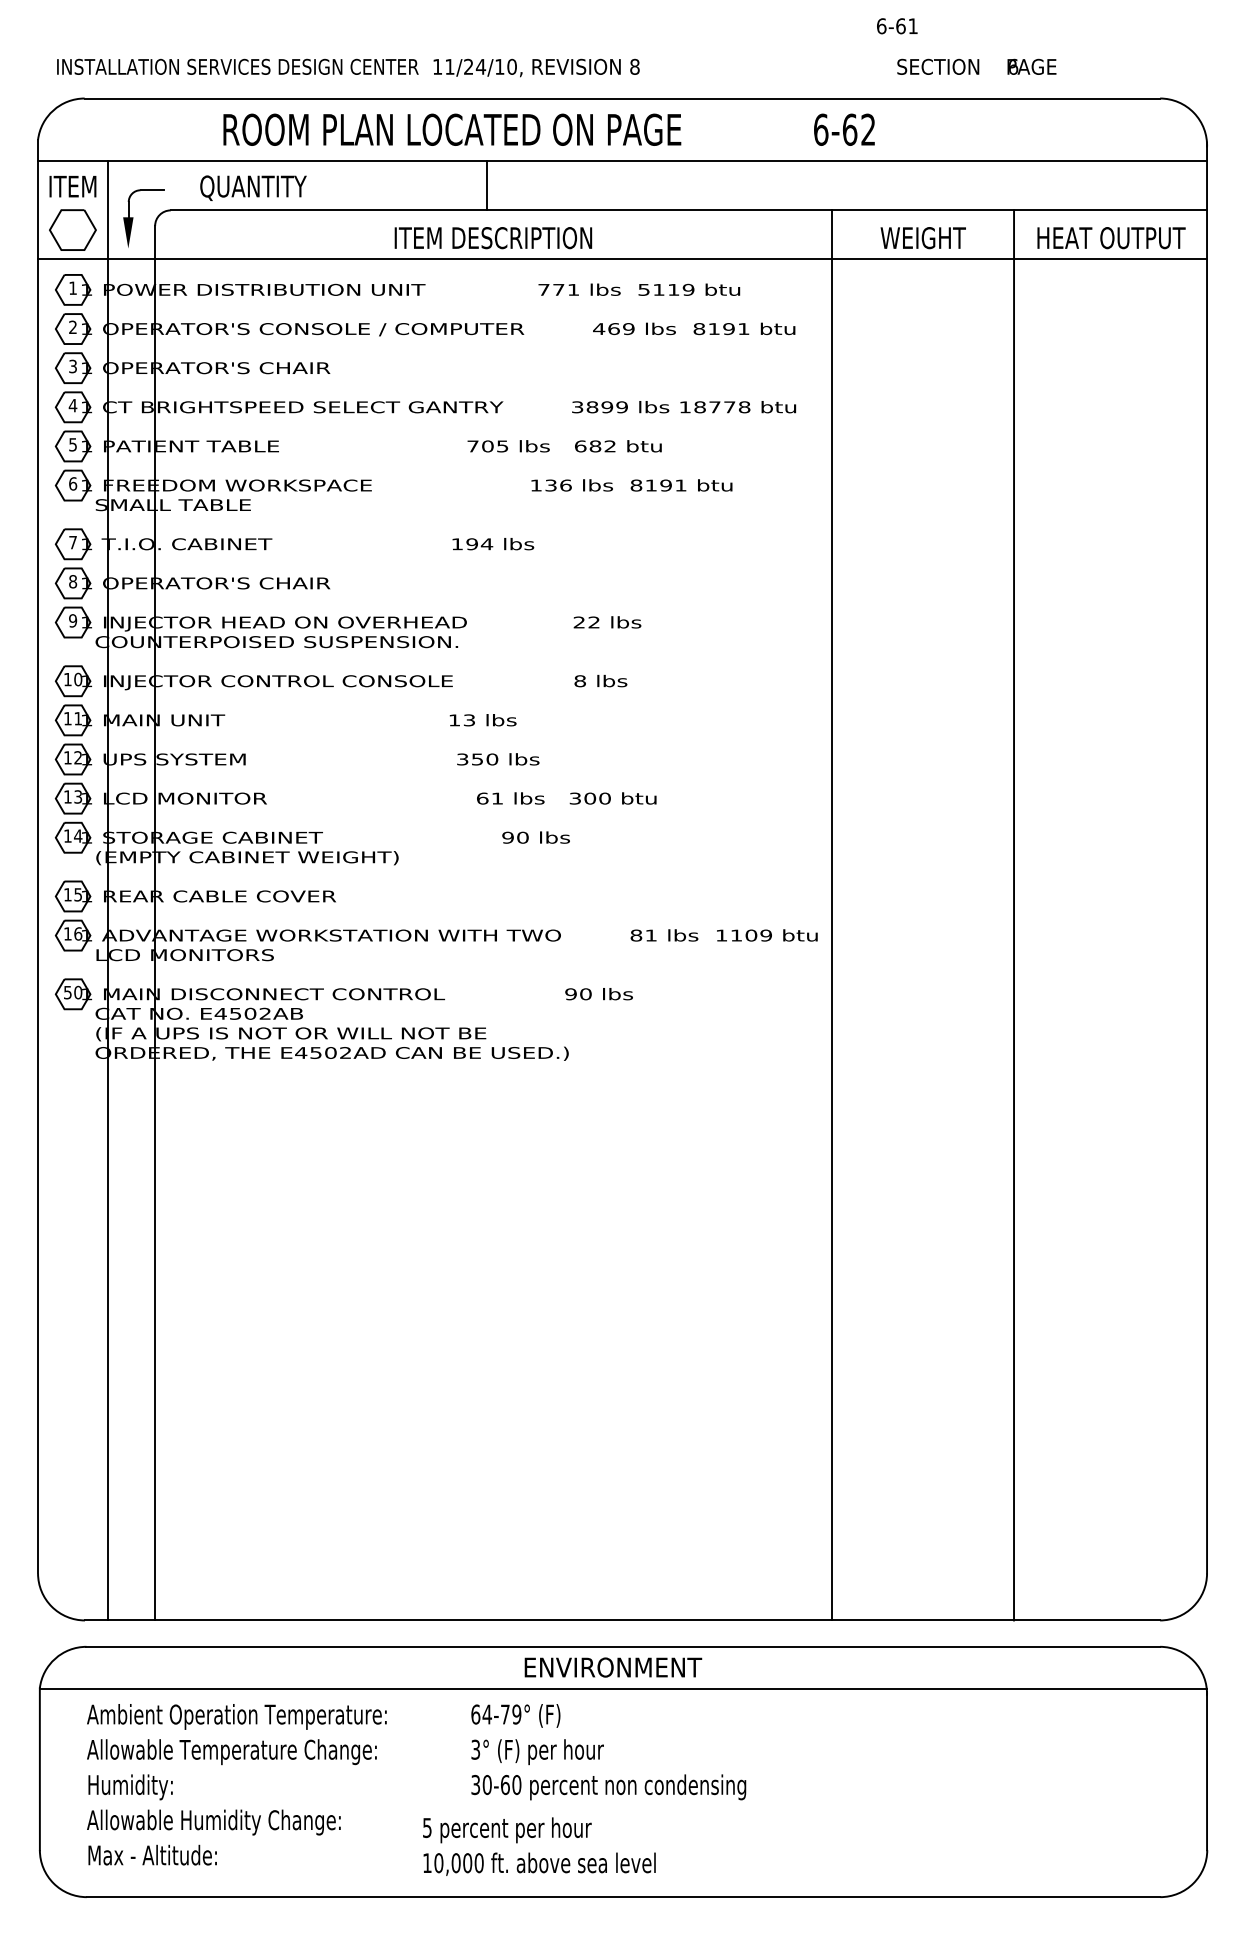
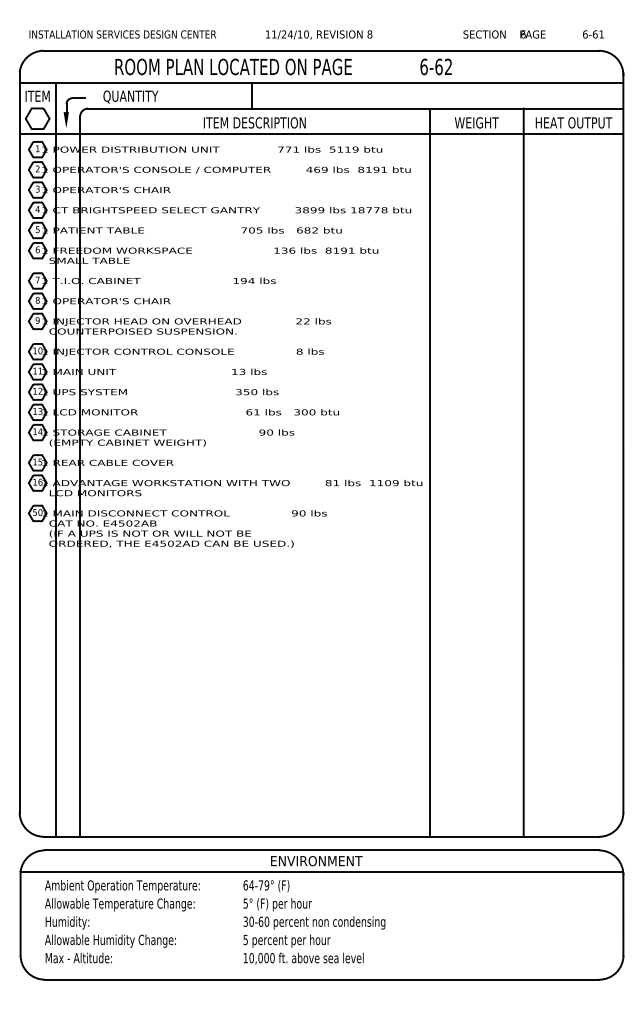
text: (897, 26) -> (593, 34), moved
text: (537, 66) -> (319, 34), moved
text: (475, 1747) -> (245, 902), 3° -> 5°
text: (539, 1846) -> (303, 949), moved

